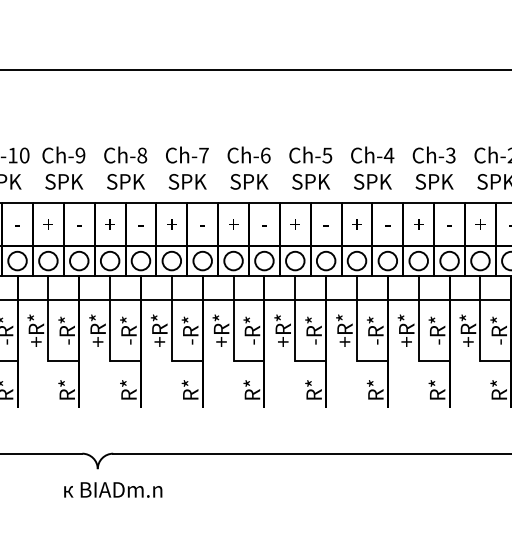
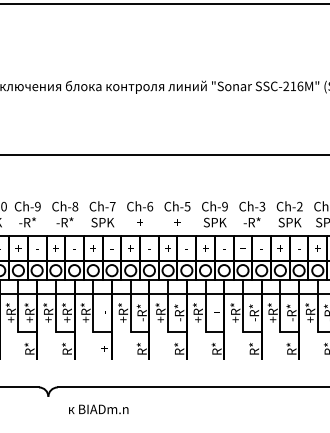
text: (388, 155) -> (224, 206), Ch-4 -> Ch-9
text: (63, 181) -> (27, 222), SPK -> -R*
text: (126, 181) -> (65, 222), SPK -> -R*
text: (249, 181) -> (140, 222), SPK -> +
text: (310, 181) -> (177, 222), SPK -> +
text: (434, 181) -> (252, 222), SPK -> -R*
text: (66, 330) -> (29, 312), -R* -> +R*
text: (127, 330) -> (66, 312), -R* -> +R*
text: (190, 330) -> (104, 312), -R* -> -
text: (375, 330) -> (216, 312), -R* -> +
text: (190, 389) -> (104, 348), R* -> +
text: (112, 488) -> (98, 408), moved

